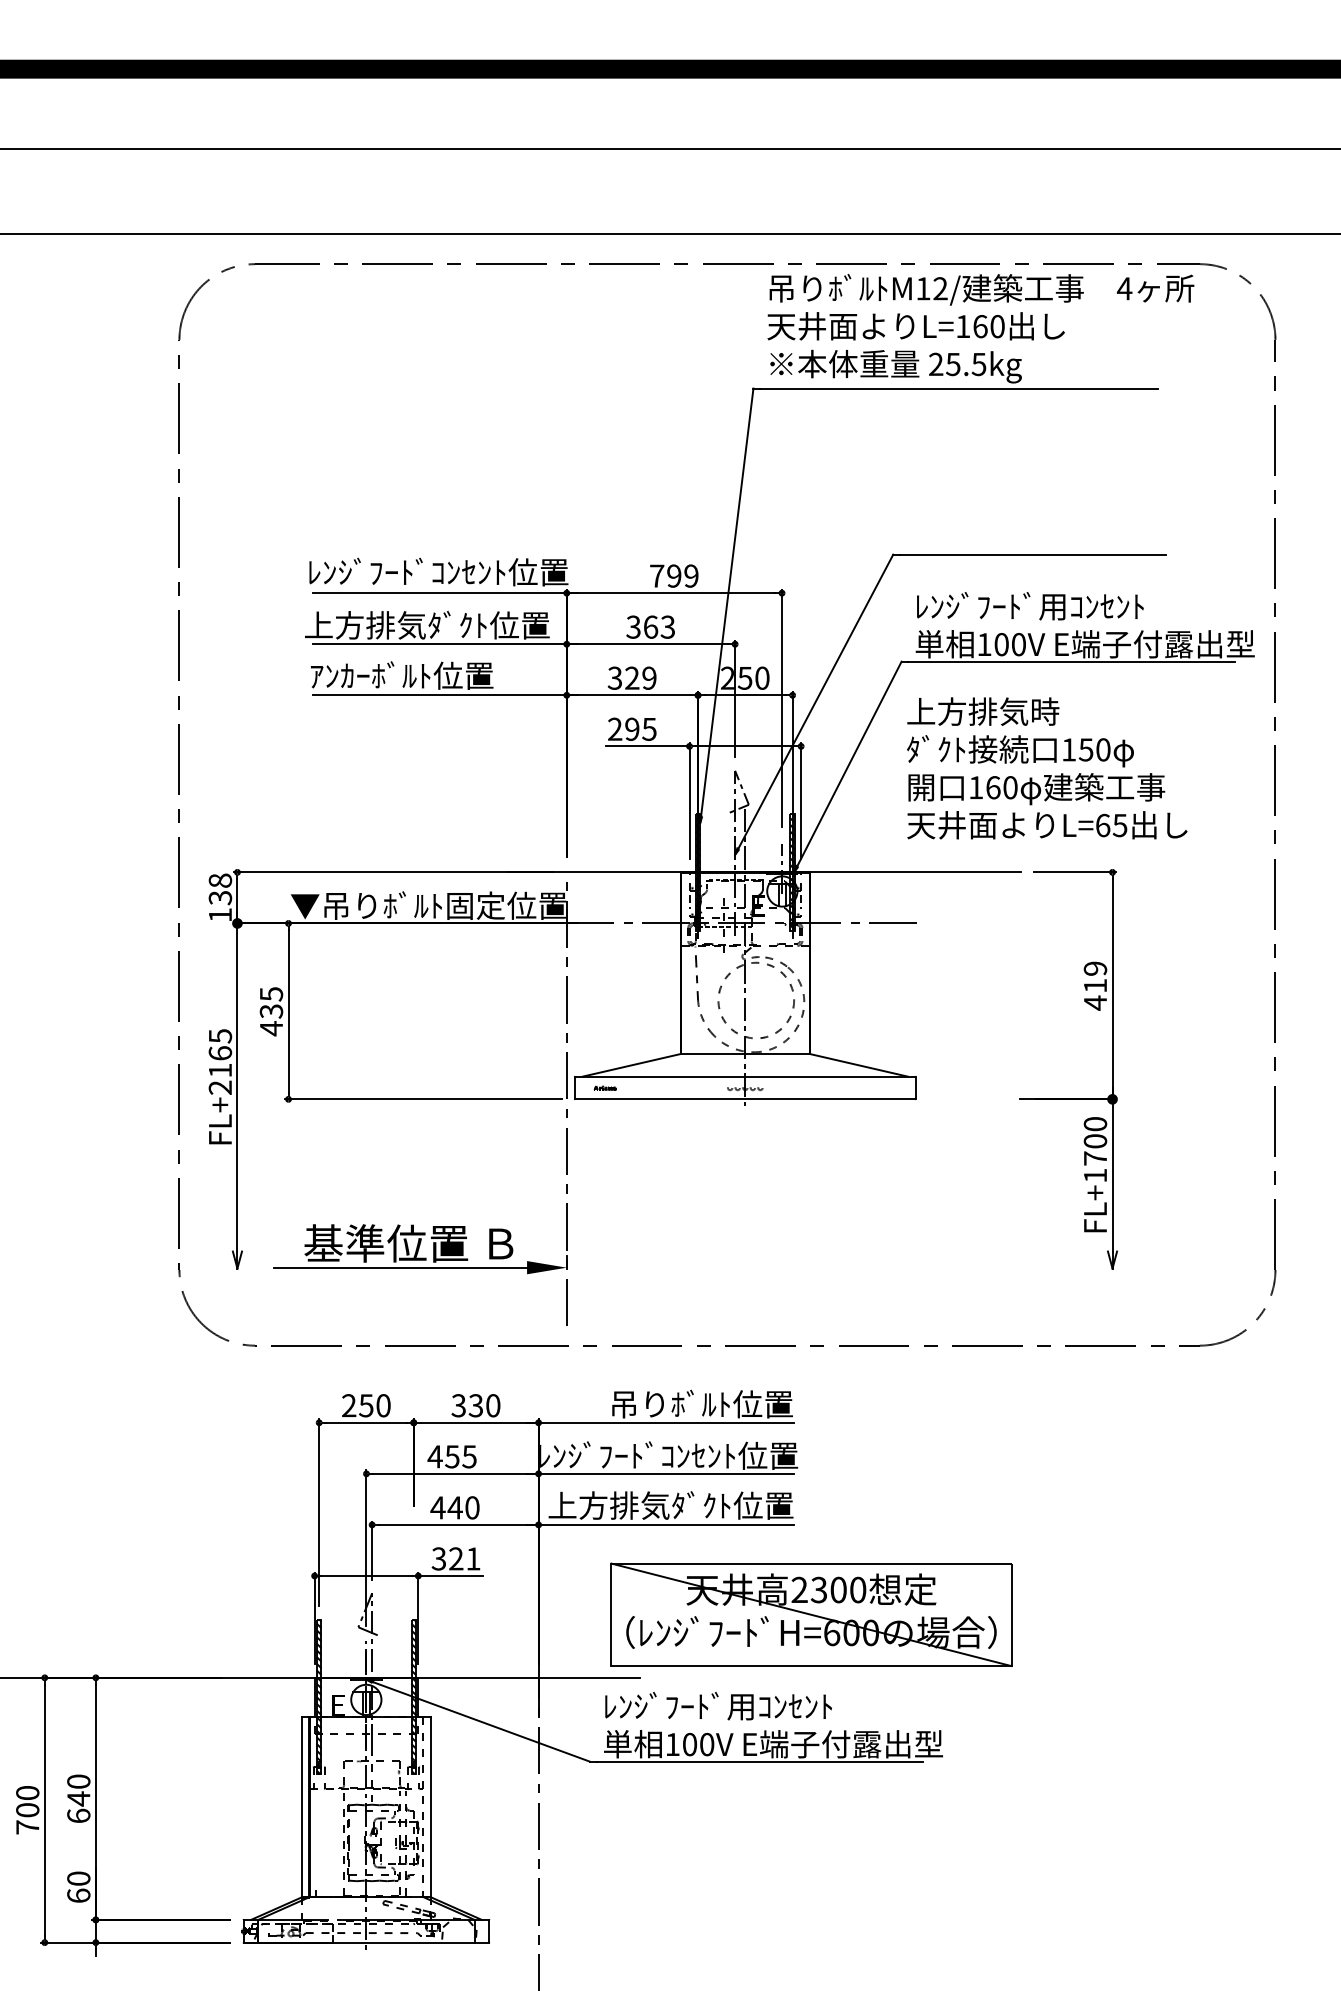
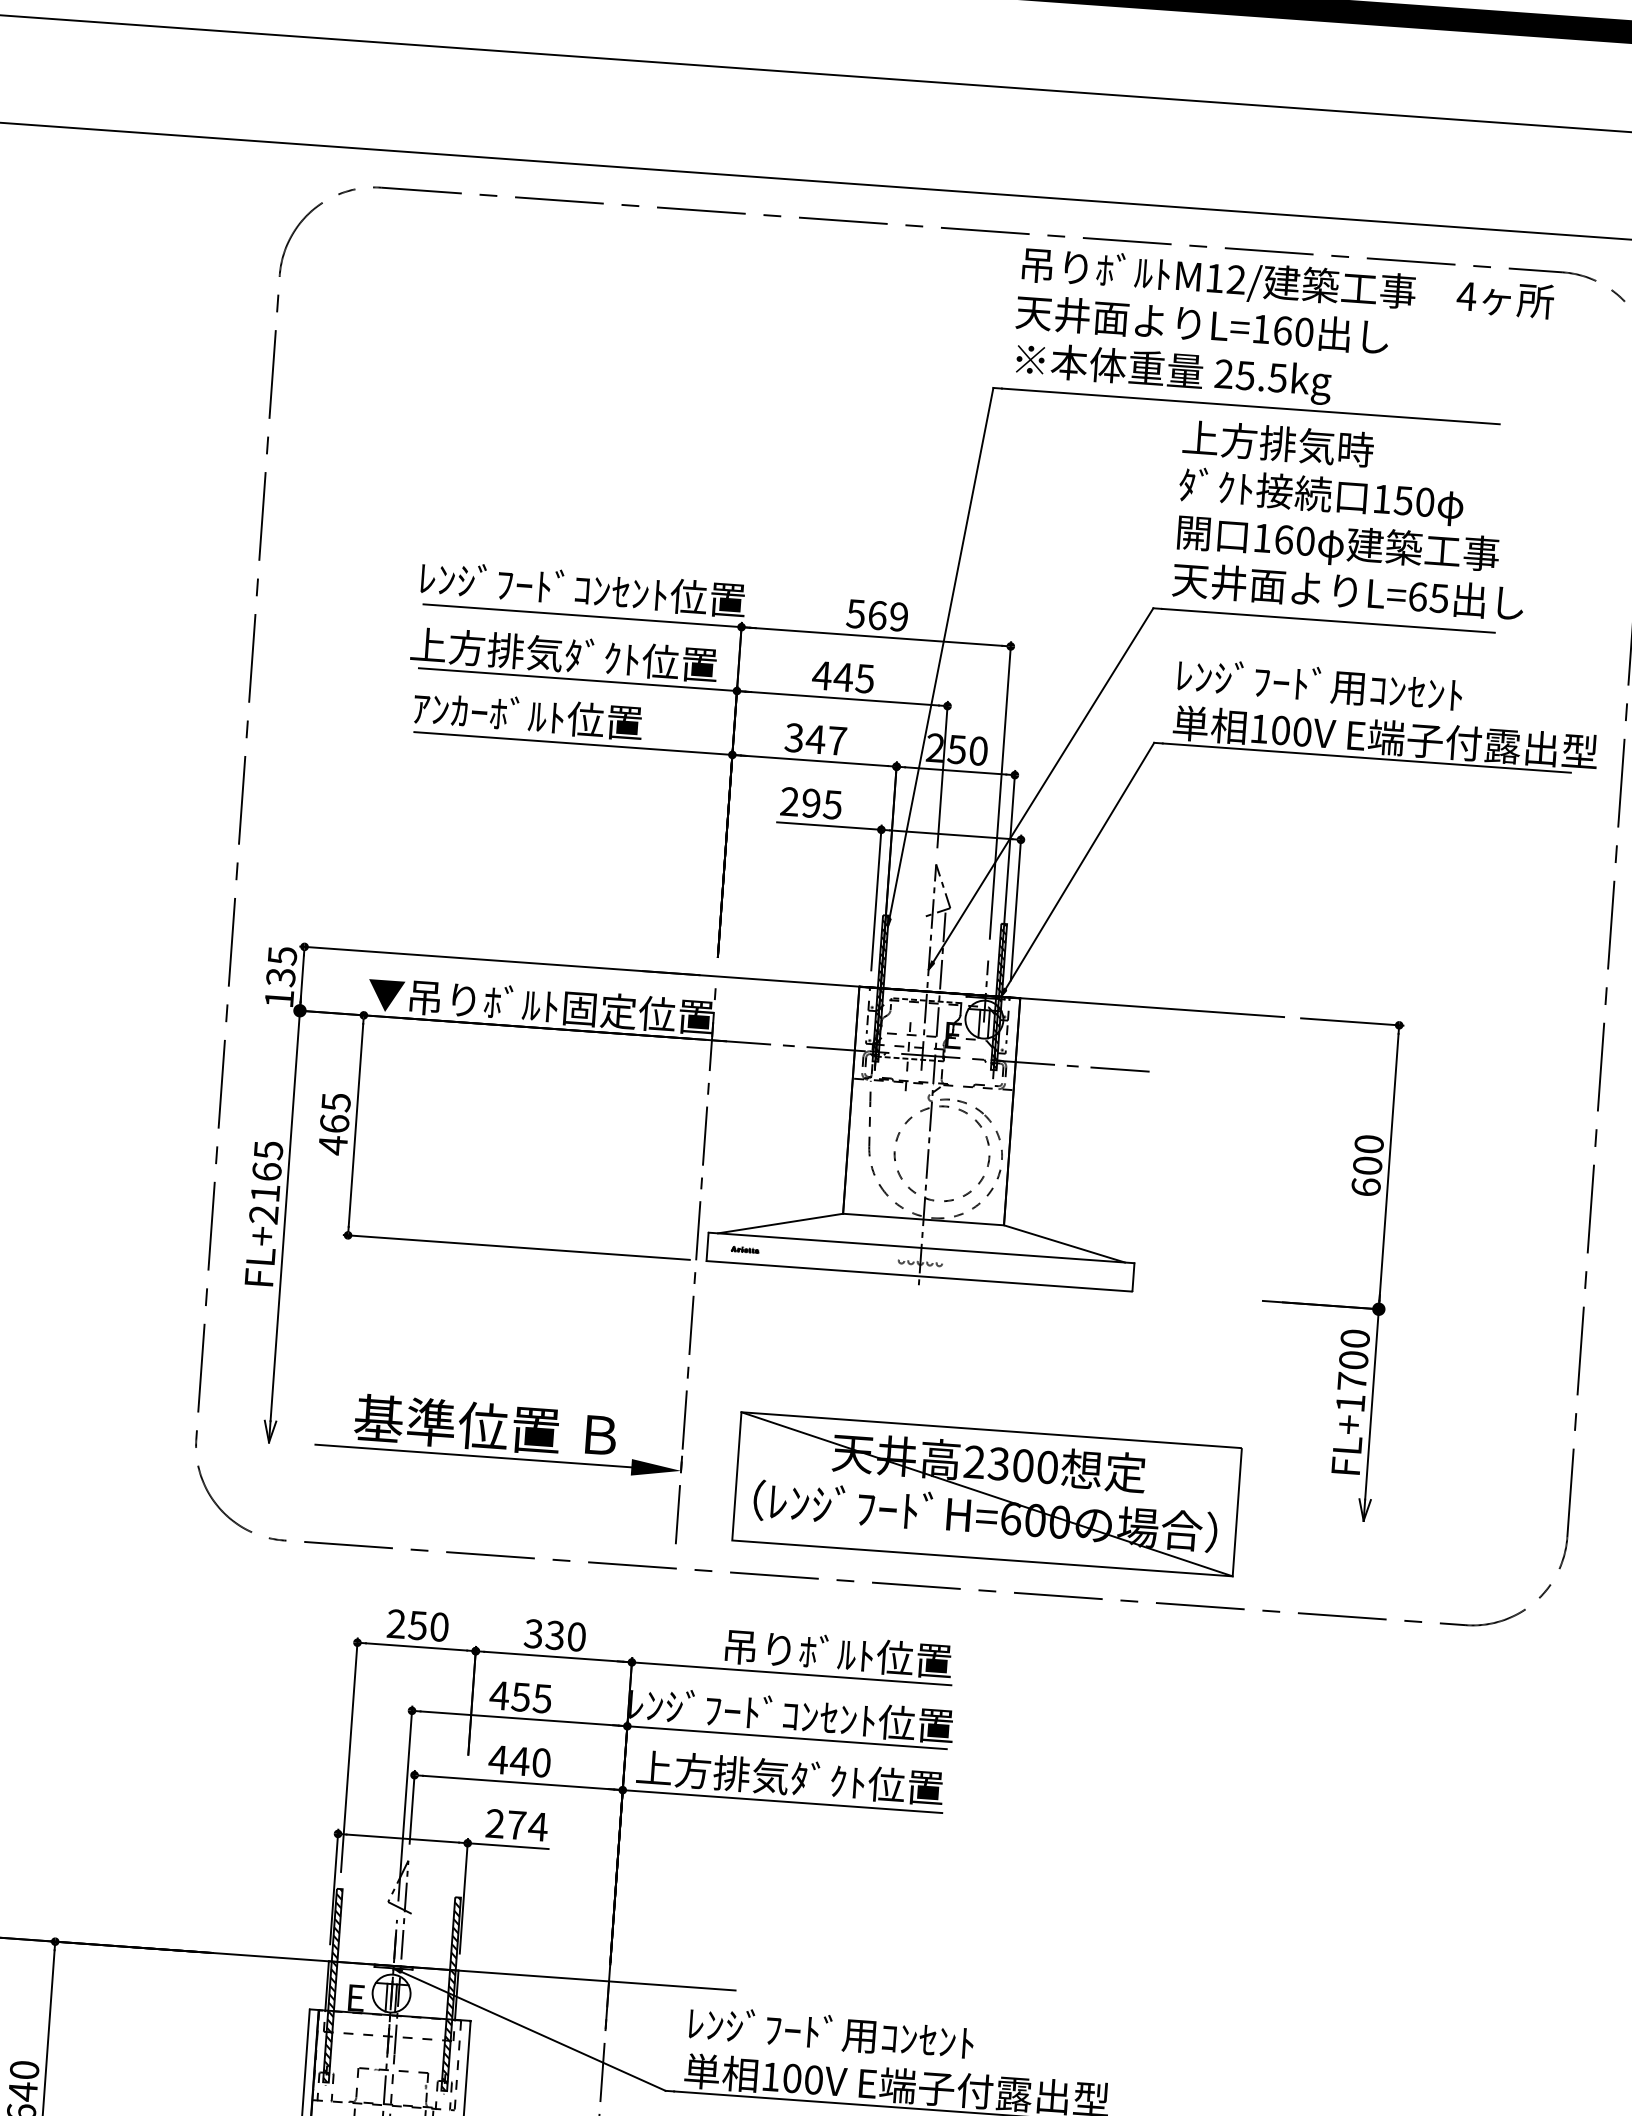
text: (665, 575) -> (866, 613), 799 -> 569
text: (649, 626) -> (842, 676), 363 -> 445
text: (640, 677) -> (826, 739), 329 -> 347
text: (1047, 768) -> (1353, 520), moved
text: (219, 880) -> (281, 955), 138 -> 135
text: (1095, 985) -> (1367, 1165), 419 -> 600
text: (271, 1011) -> (334, 1123), 435 -> 465
text: (456, 1558) -> (517, 1824), 321 -> 274
part: (811, 1614) -> (987, 1493), moved

